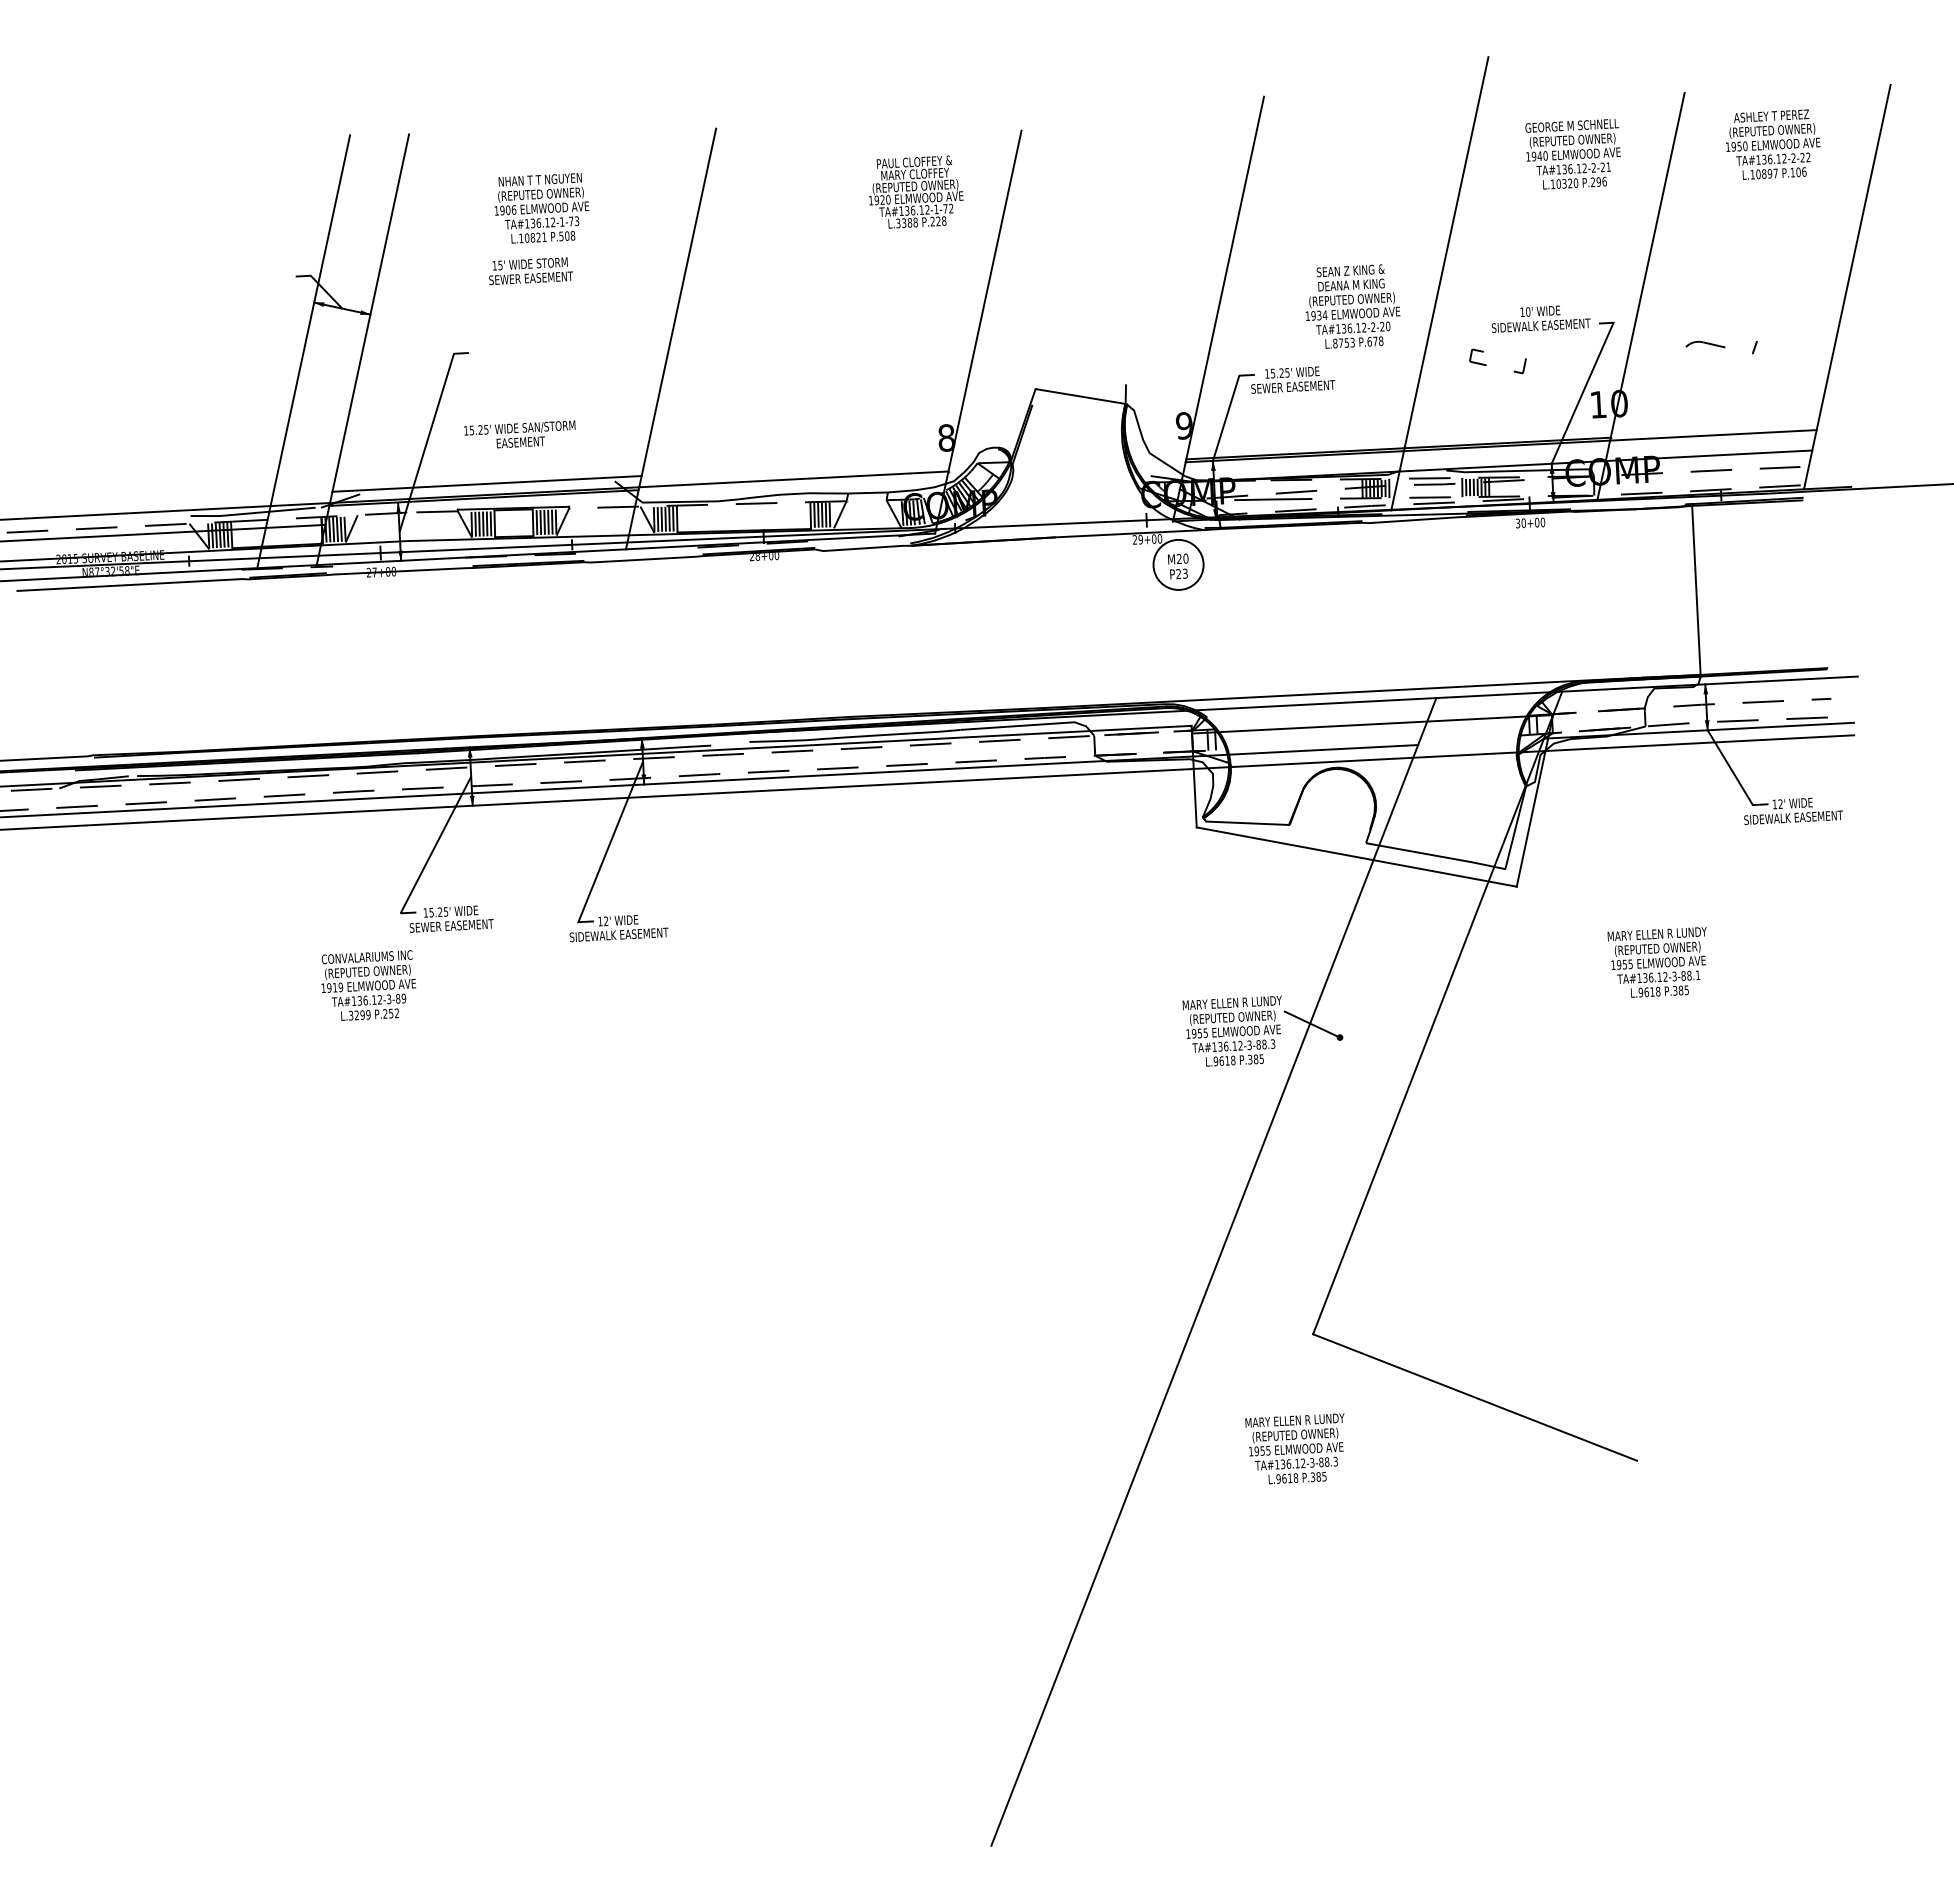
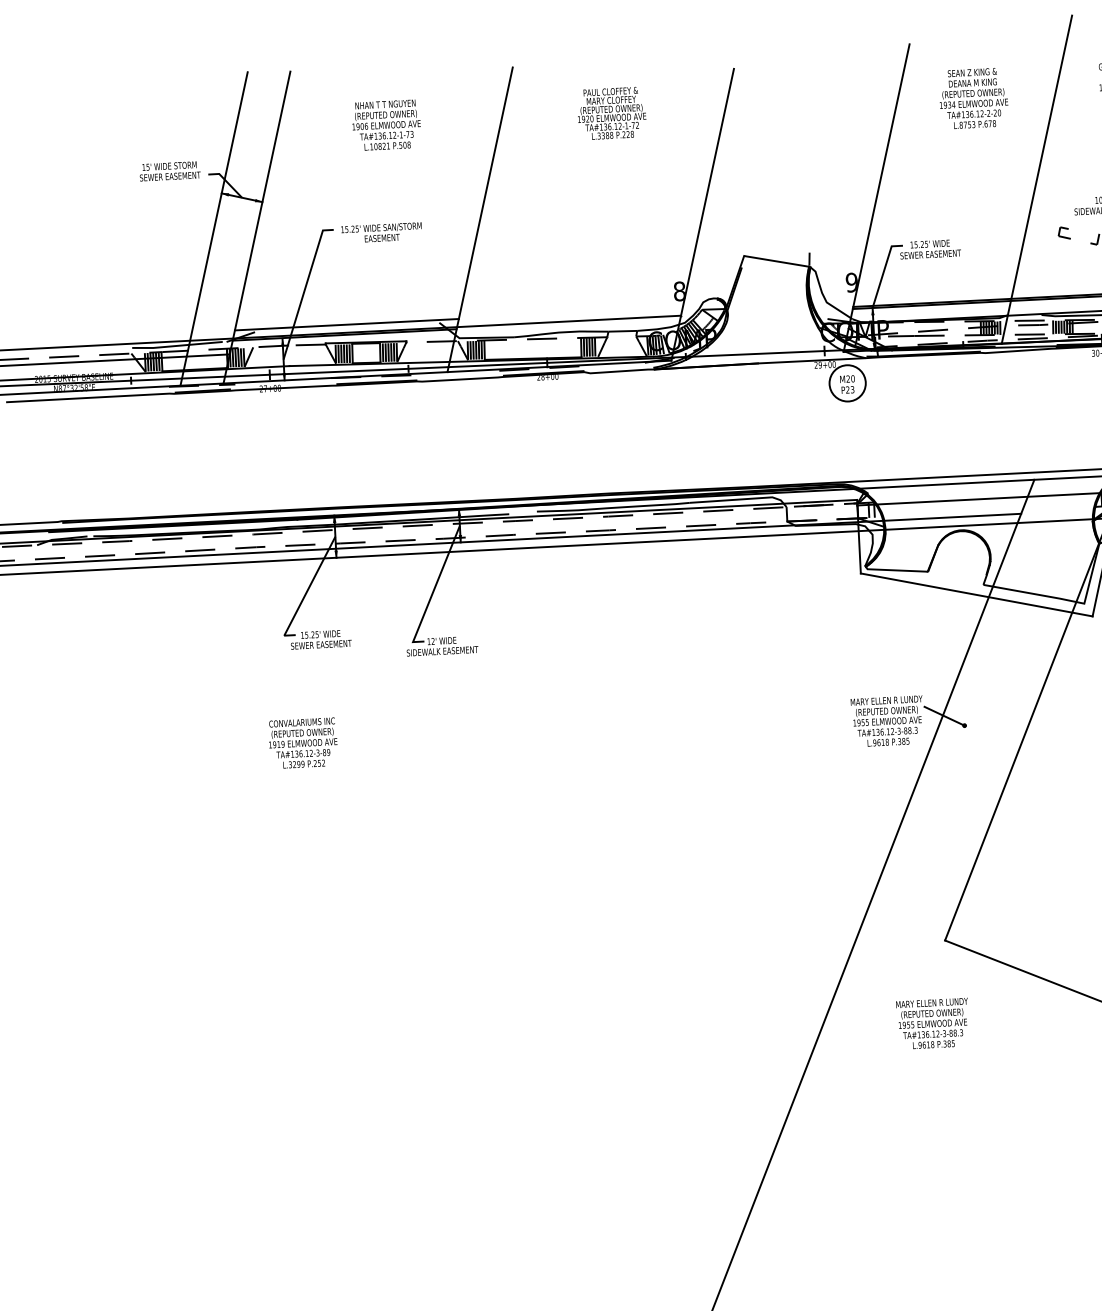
text: (916, 191) -> (612, 112), moved
text: (530, 271) -> (169, 171), moved
text: (1352, 306) -> (973, 98), moved
text: (519, 434) -> (381, 232), moved
text: (368, 985) -> (303, 742), moved

